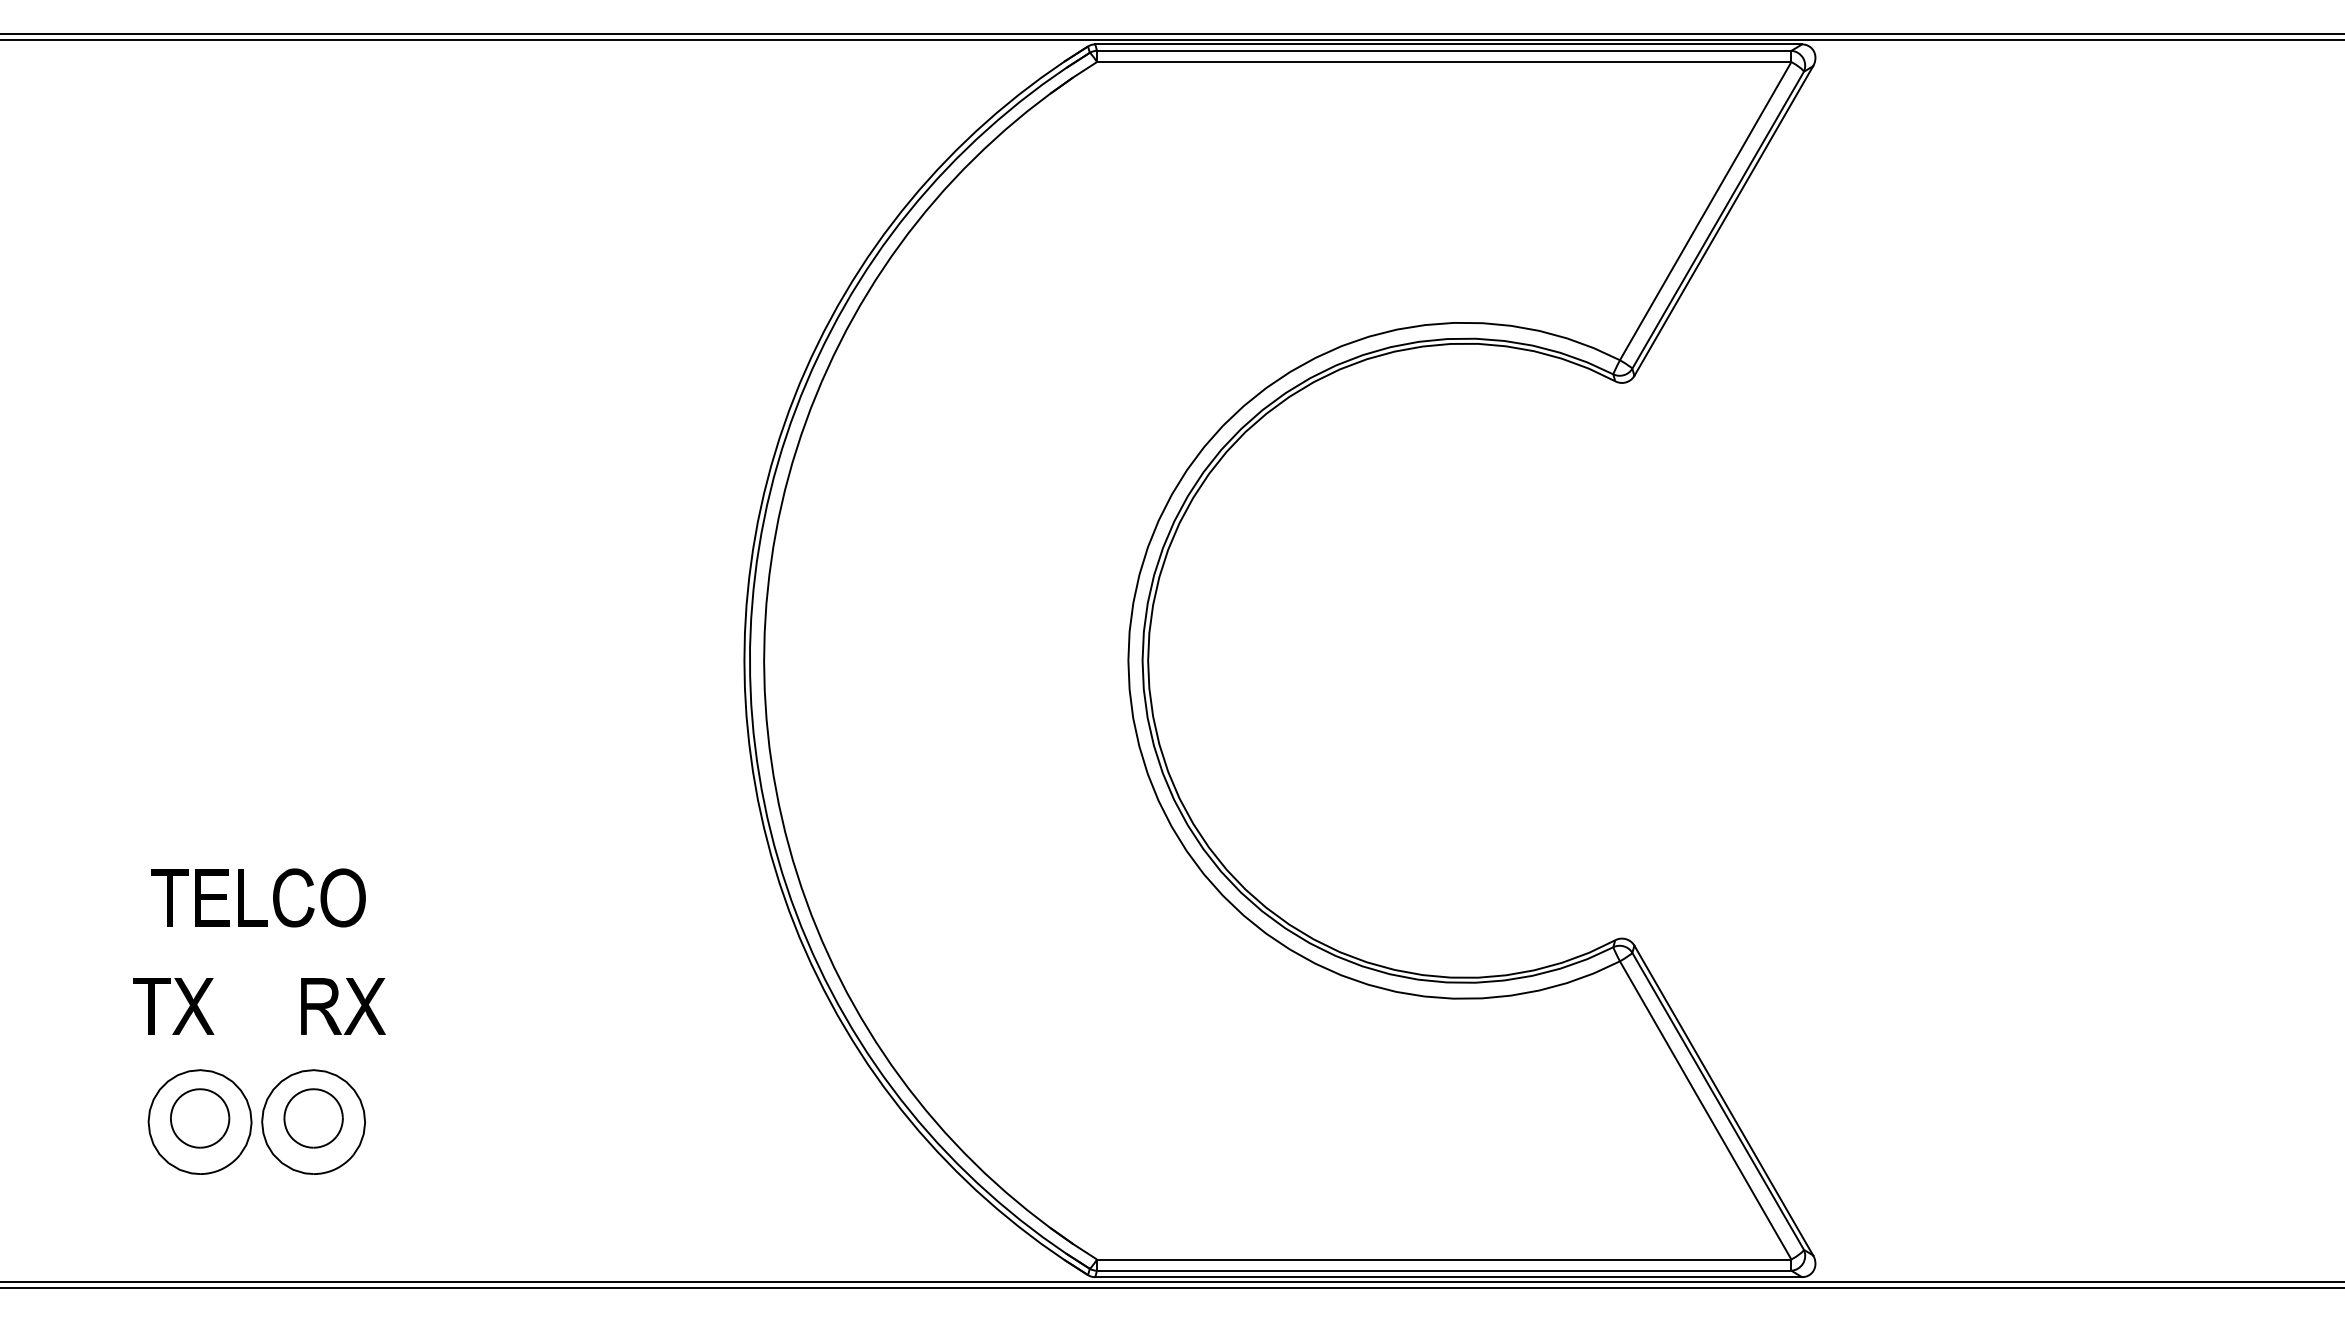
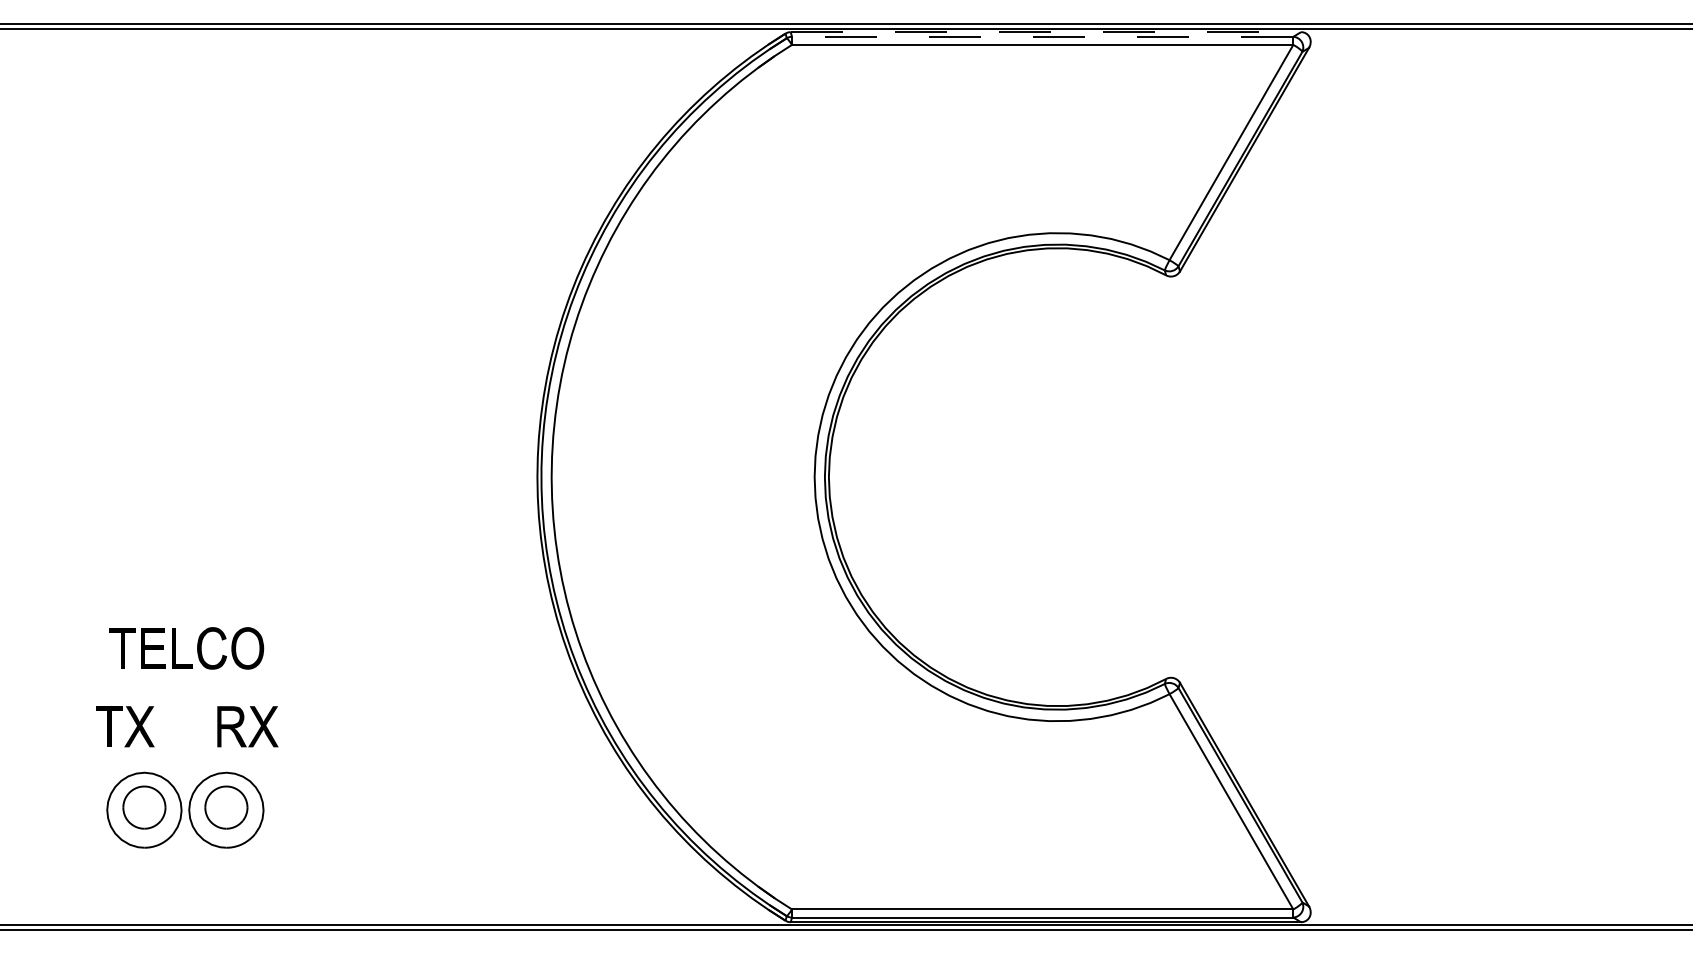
line: (1449, 44) -> (1046, 32), solid -> dashed
line: (1443, 50) -> (1042, 36), solid -> dashed

